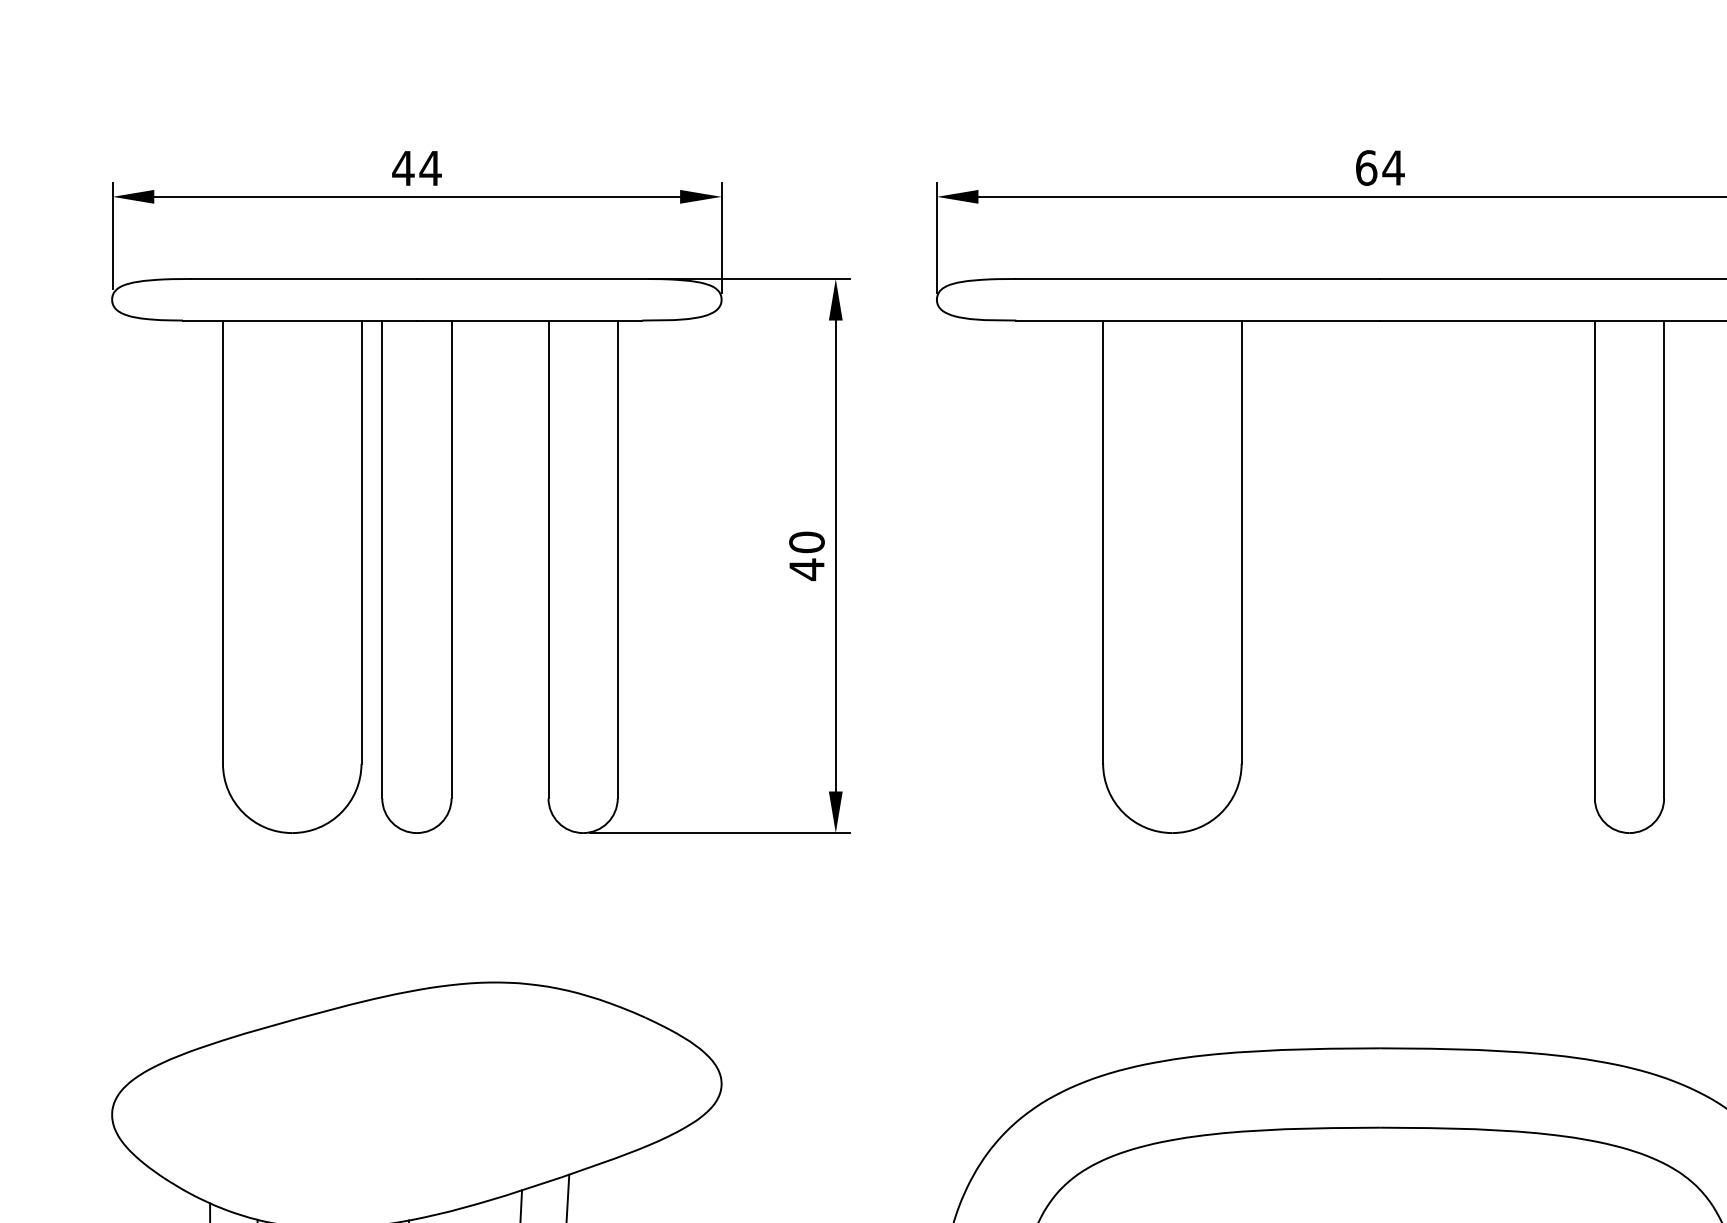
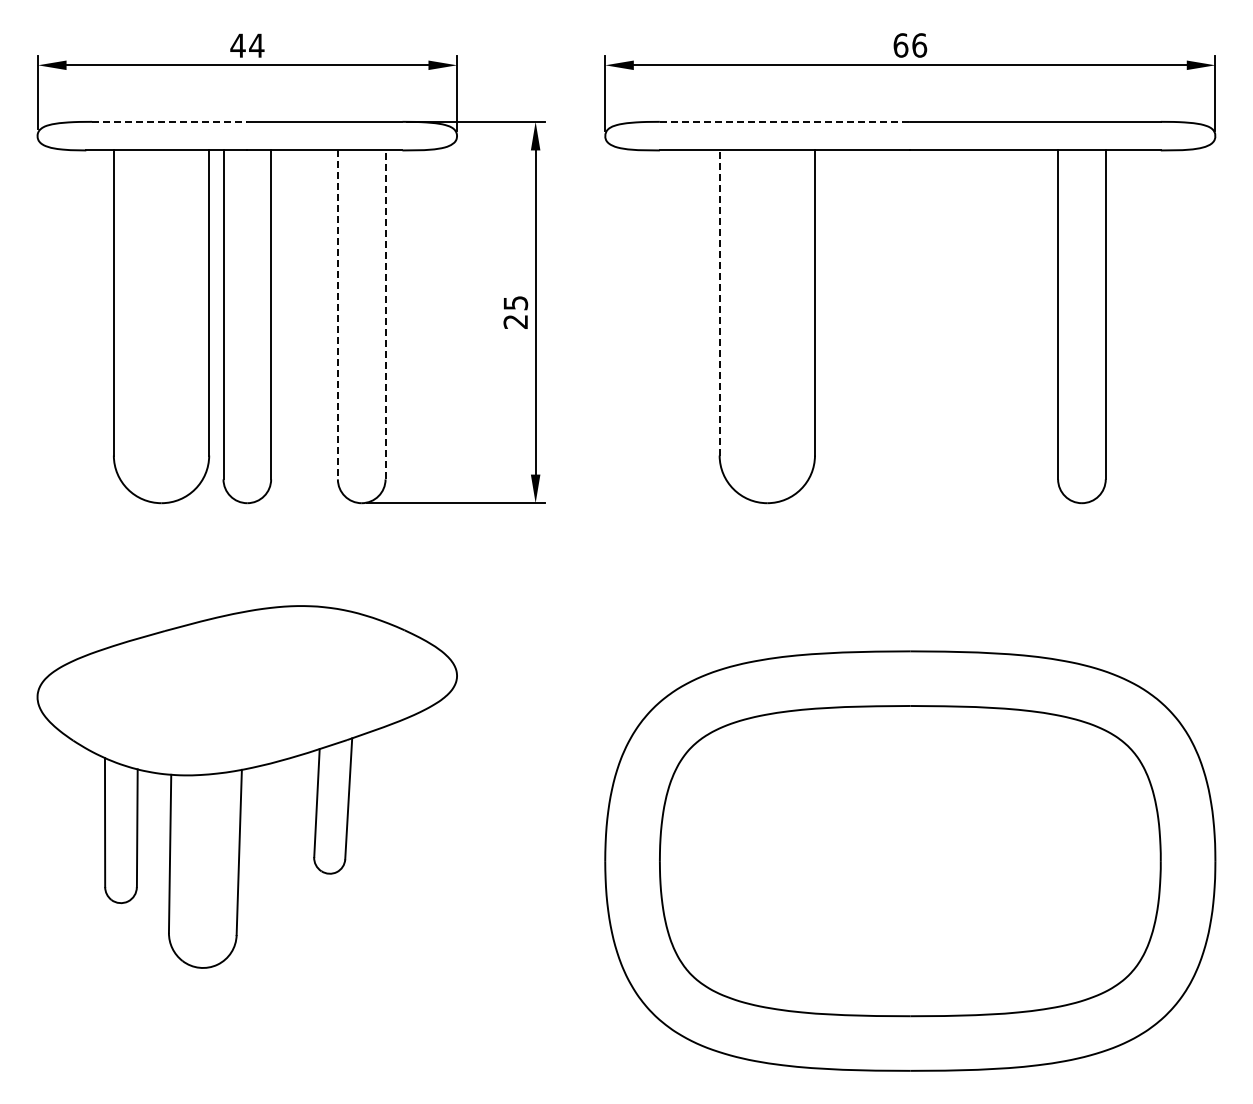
text: (1393, 168) -> (919, 45), 64 -> 66
line: (303, 278) -> (169, 121), solid -> dashed
line: (1198, 278) -> (785, 121), solid -> dashed
line: (1102, 541) -> (719, 302), solid -> dashed
text: (806, 555) -> (515, 312), 40 -> 25
line: (617, 558) -> (385, 314), solid -> dashed
line: (547, 560) -> (337, 315), solid -> dashed

